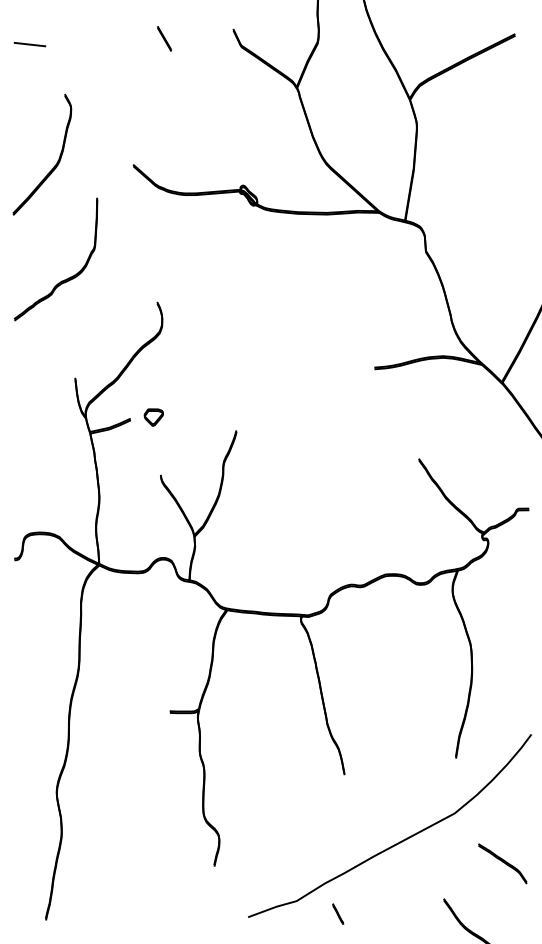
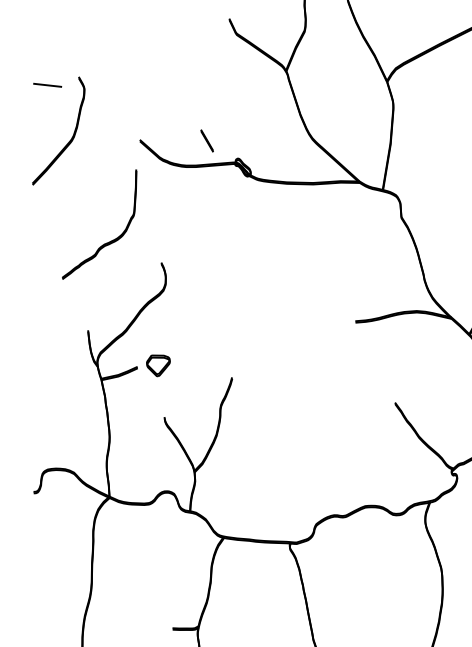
line: (164, 38) -> (207, 140), moved
line: (29, 44) -> (47, 85), moved
part: (66, 278) -> (108, 241), moved
part: (153, 417) -> (158, 365), size x1.4

